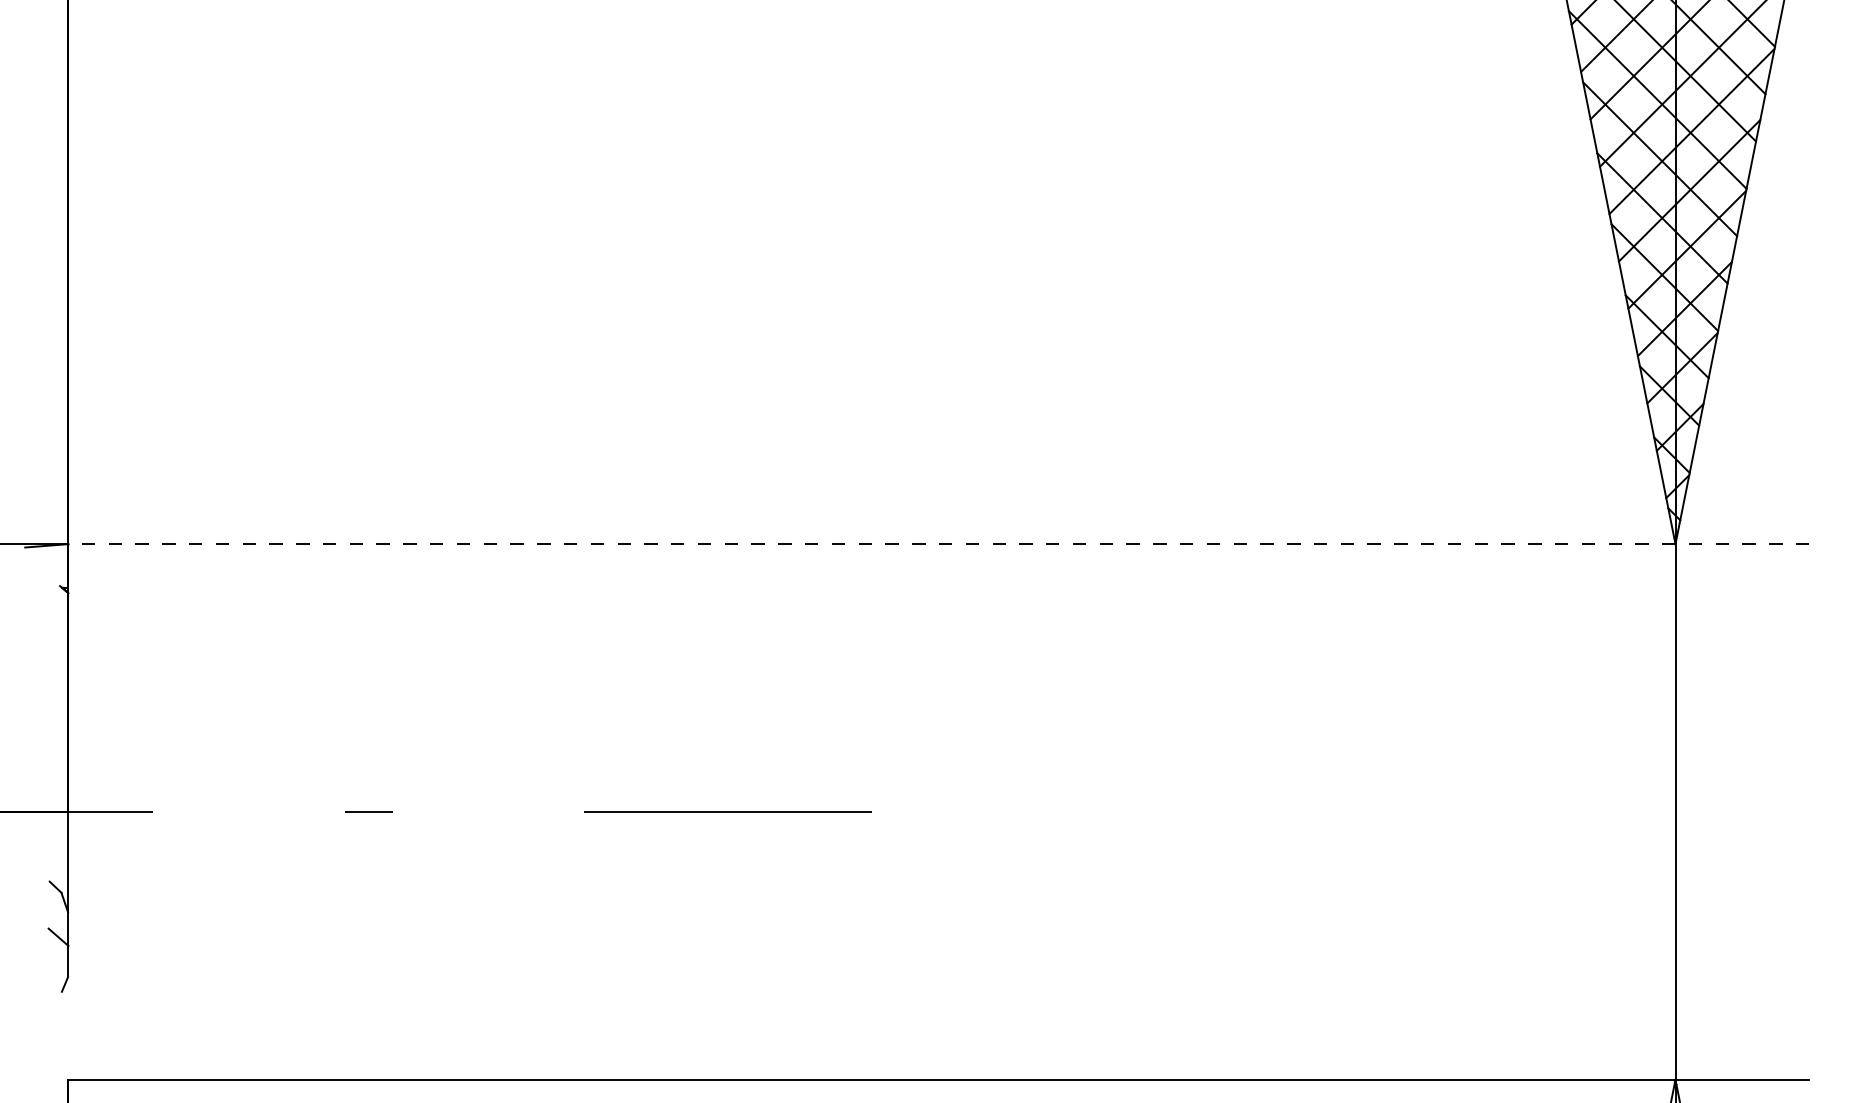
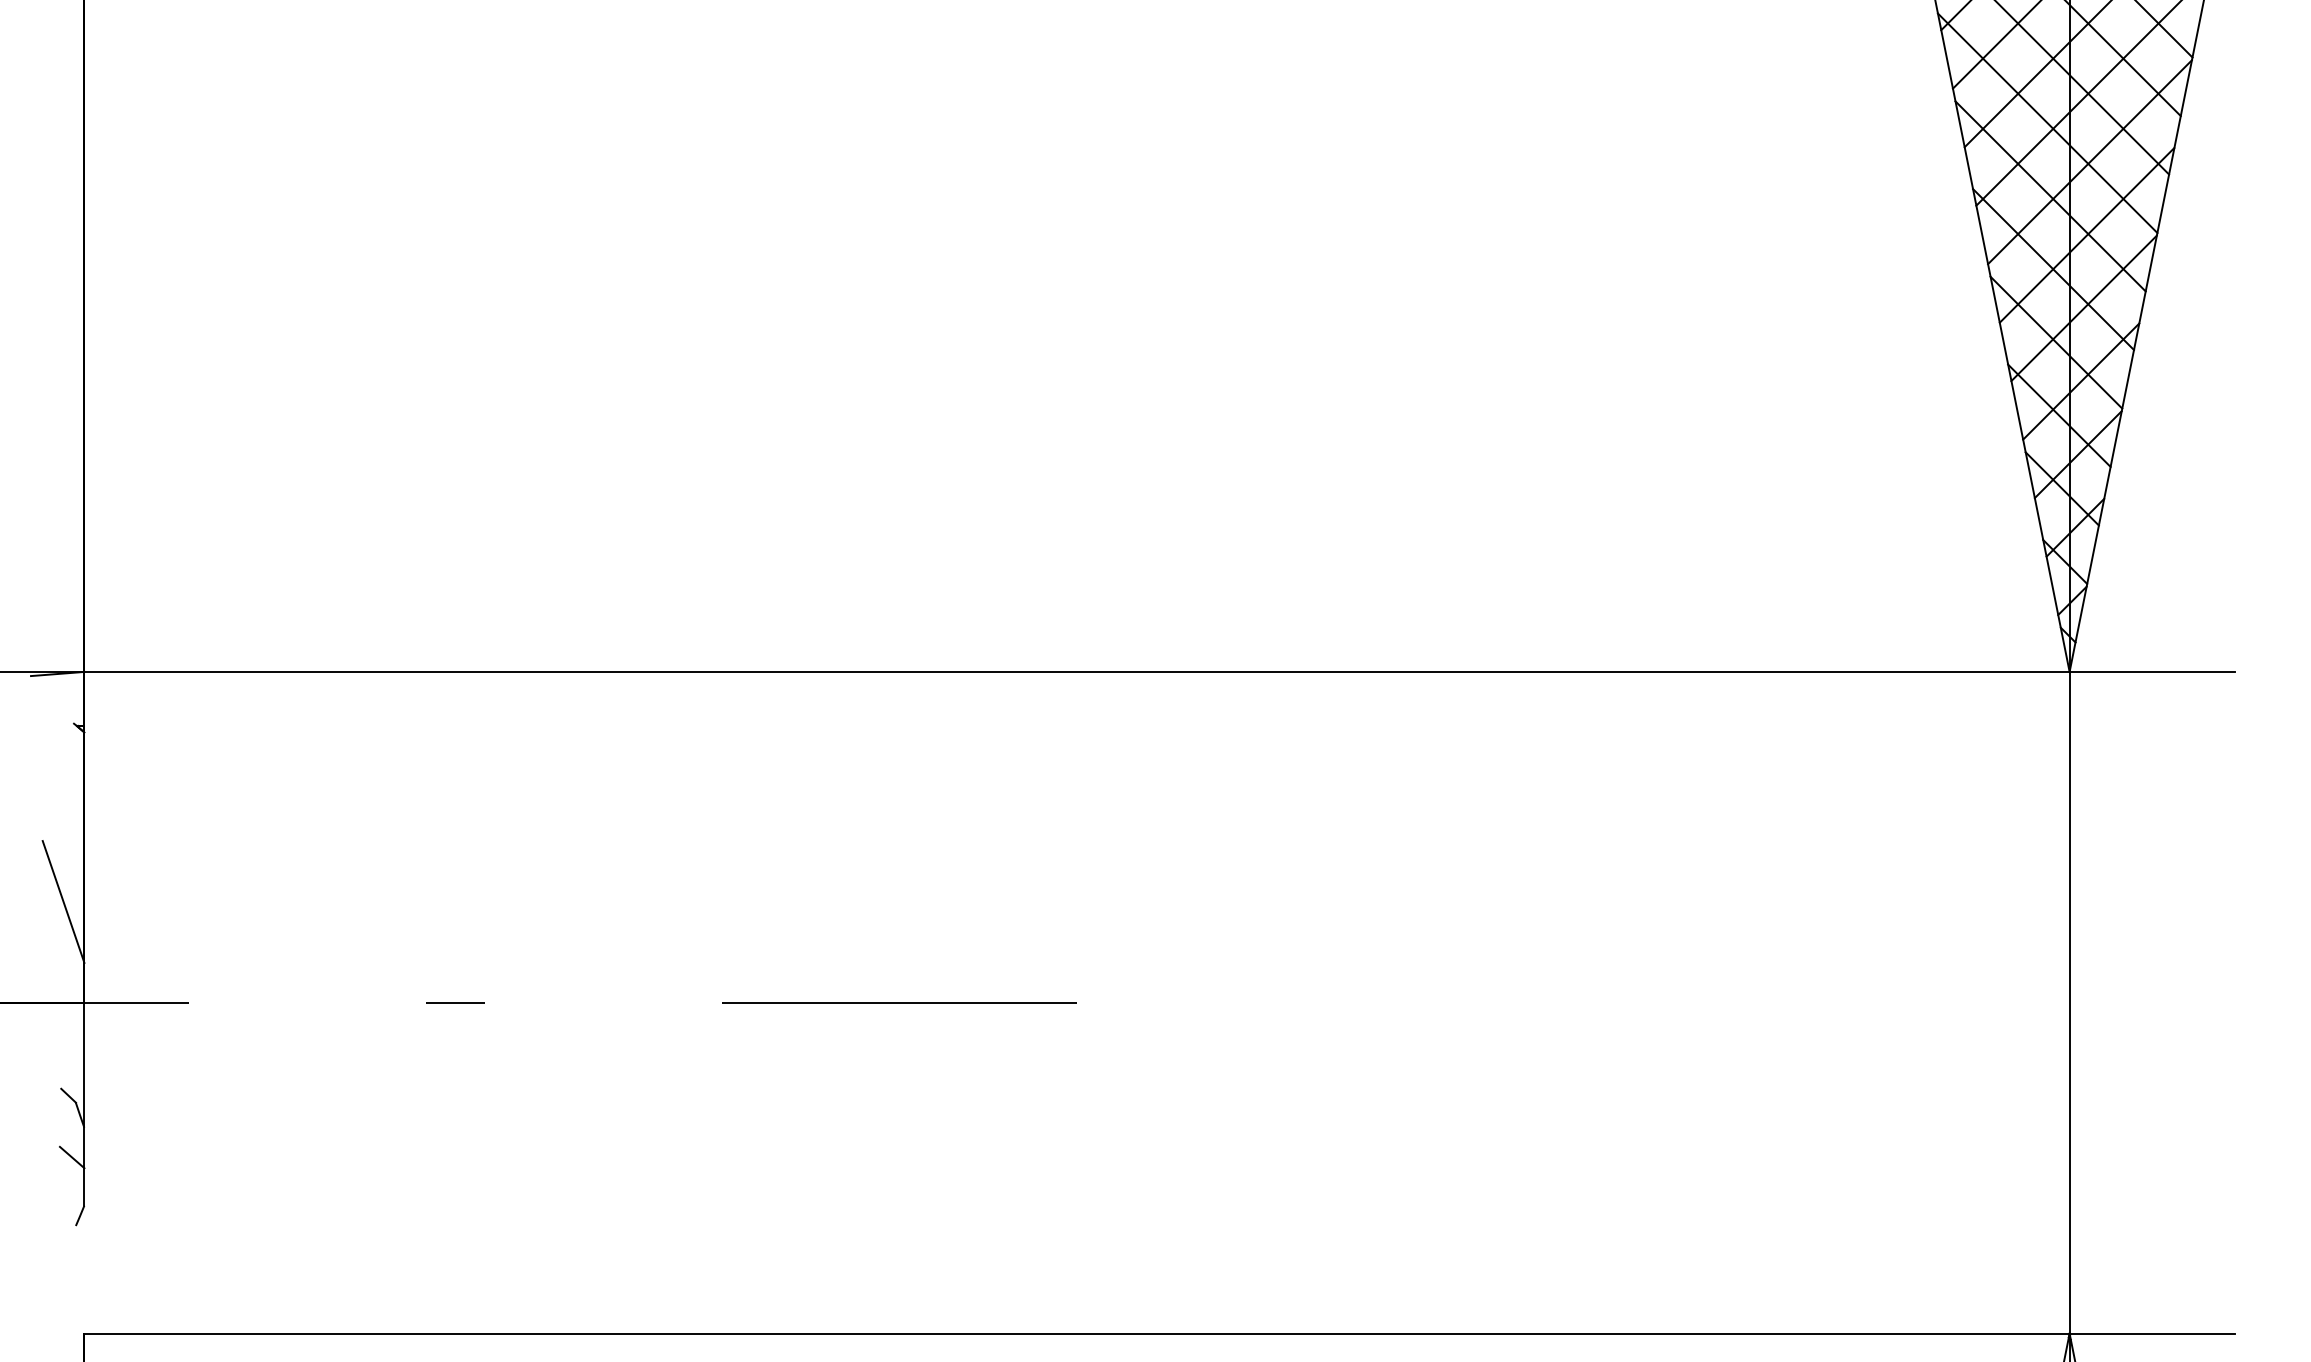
line: (938, 544) -> (1159, 672), dashed -> solid
line: (51, 730) -> (63, 902), added

